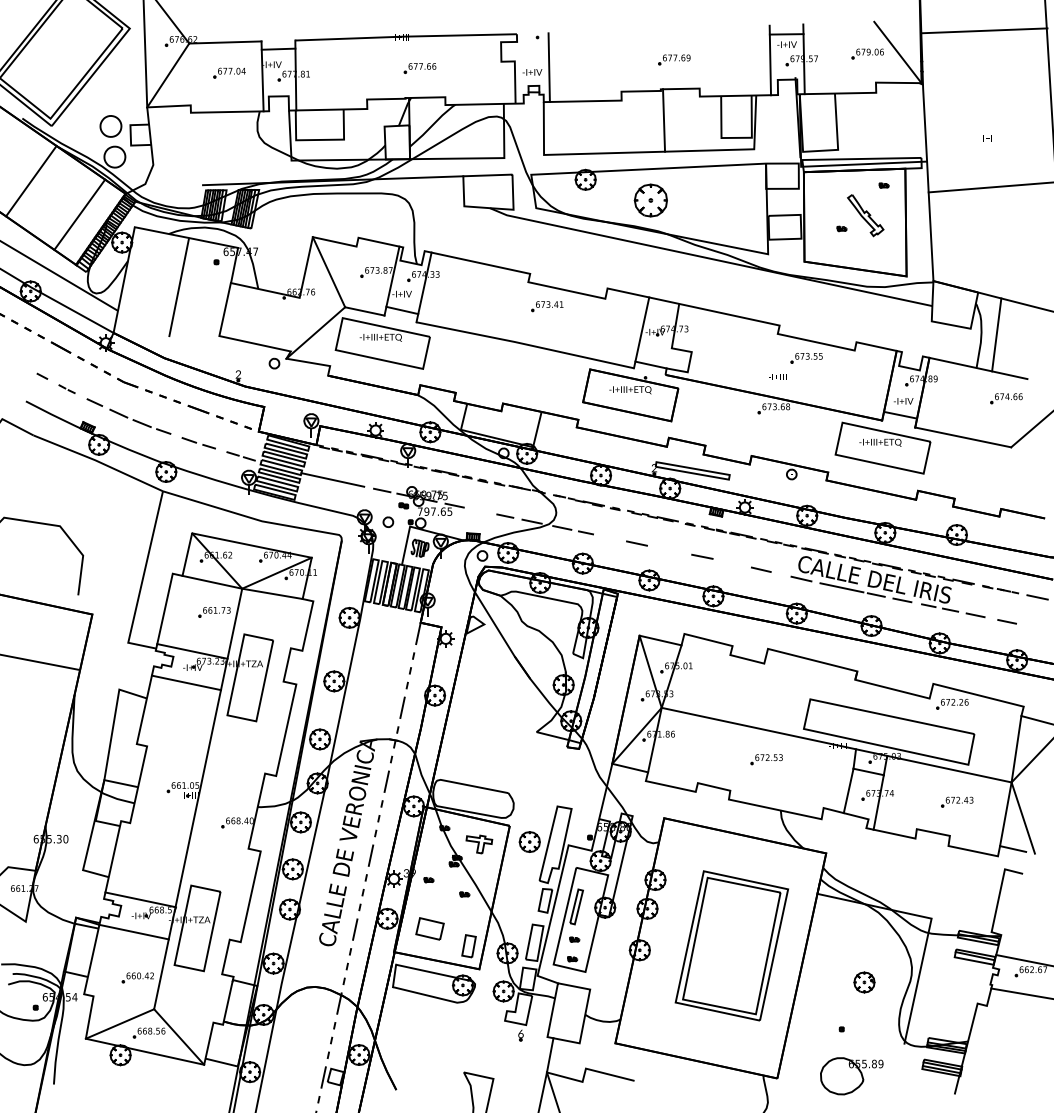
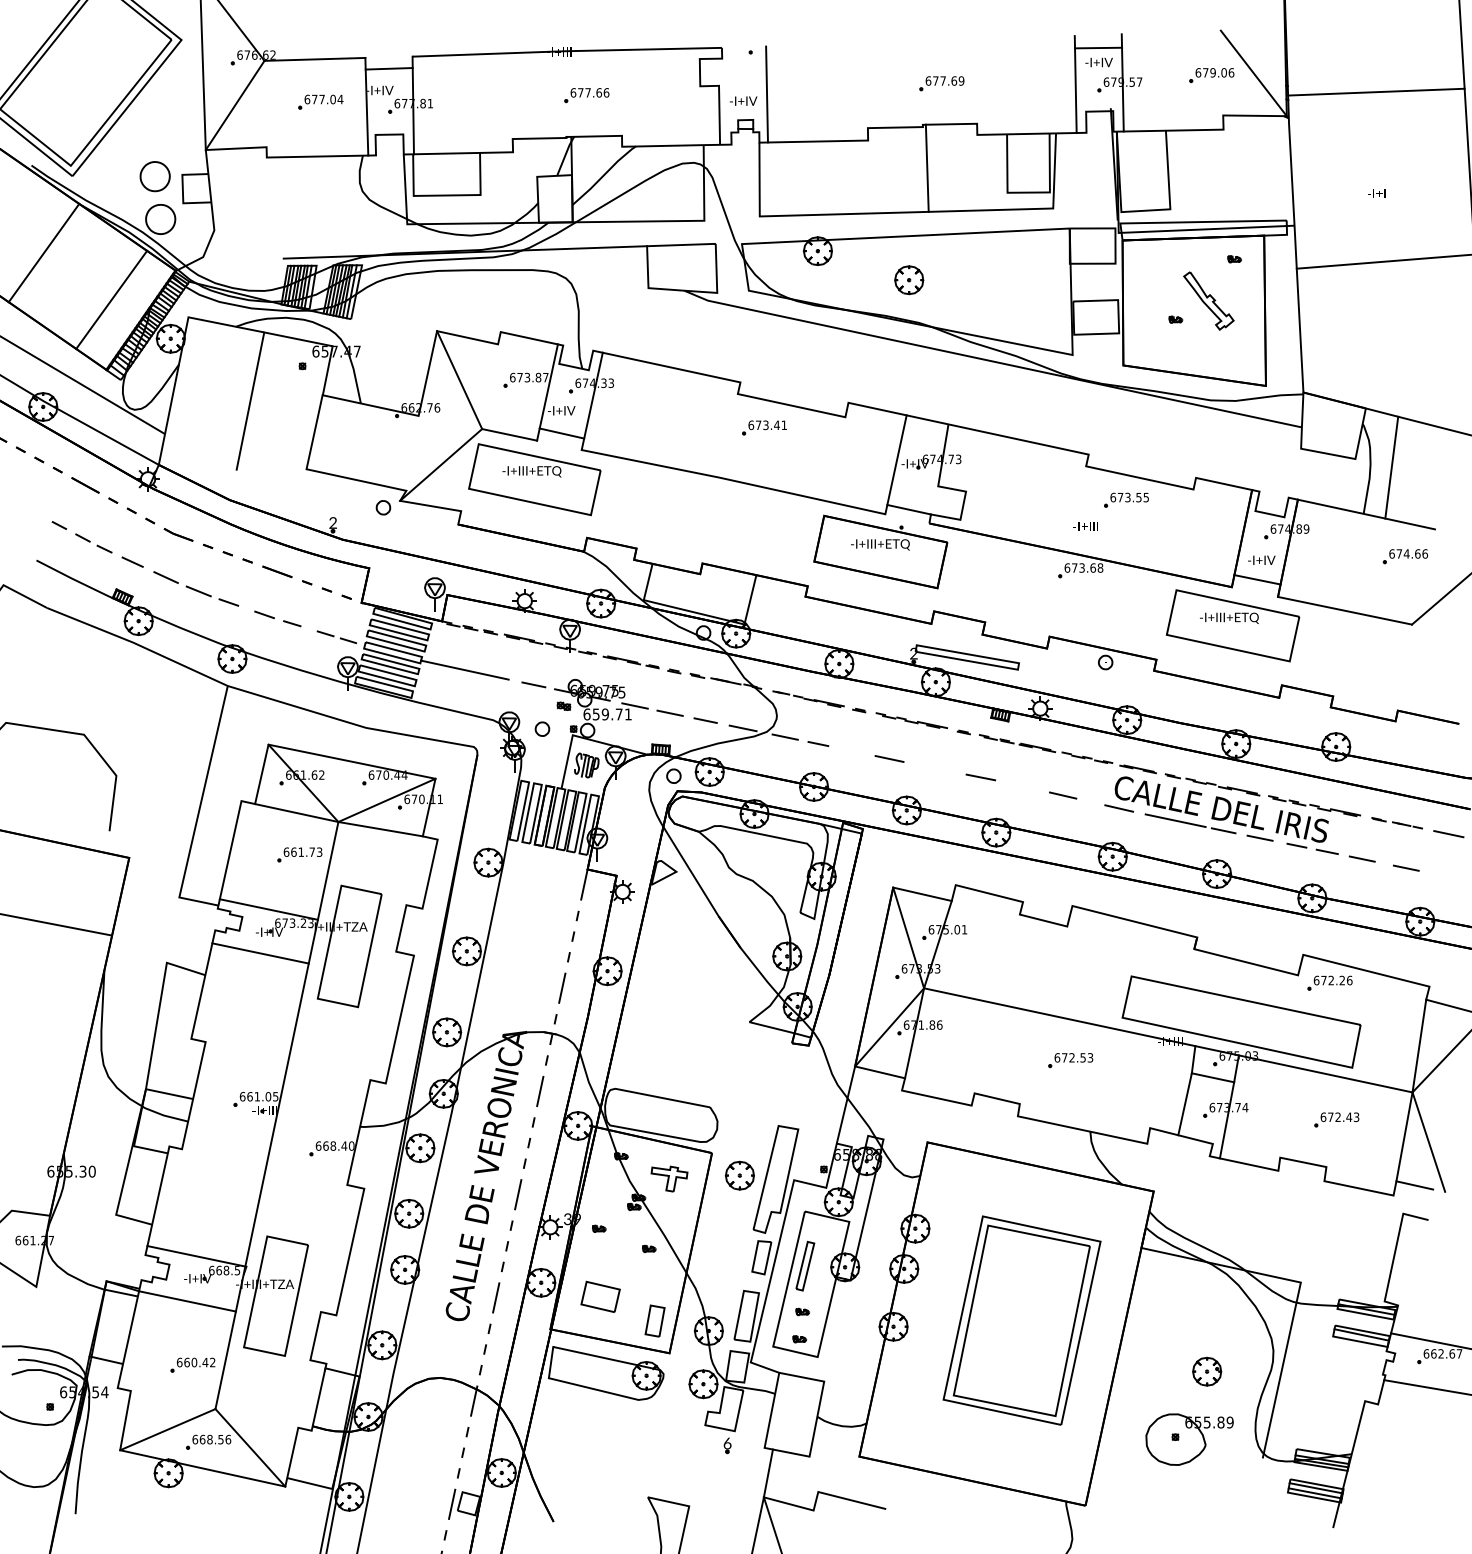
line: (984, 30) -> (1376, 91), moved
part: (651, 200) -> (909, 280), size x0.62
part: (66, 389) -> (93, 543), size x1.67
line: (479, 510) -> (669, 712), added
text: (434, 511) -> (607, 714), 797.65 -> 659.71
part: (851, 1076) -> (1189, 1439), moved

